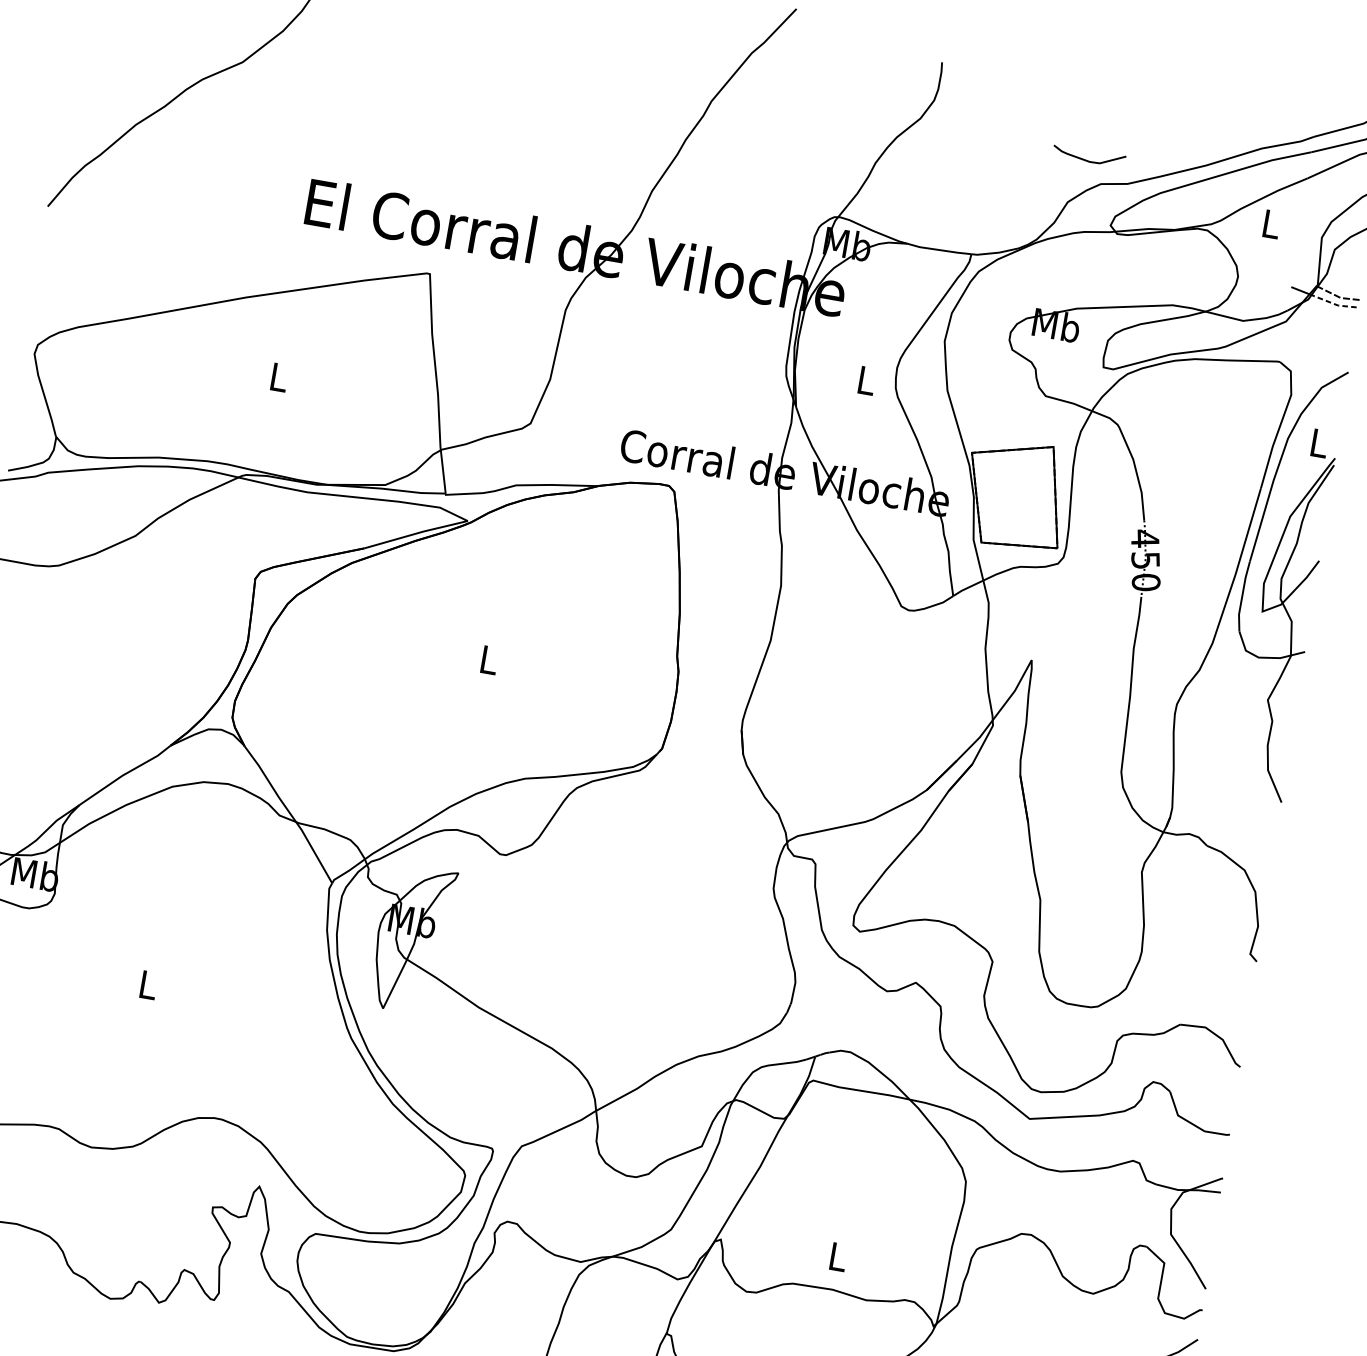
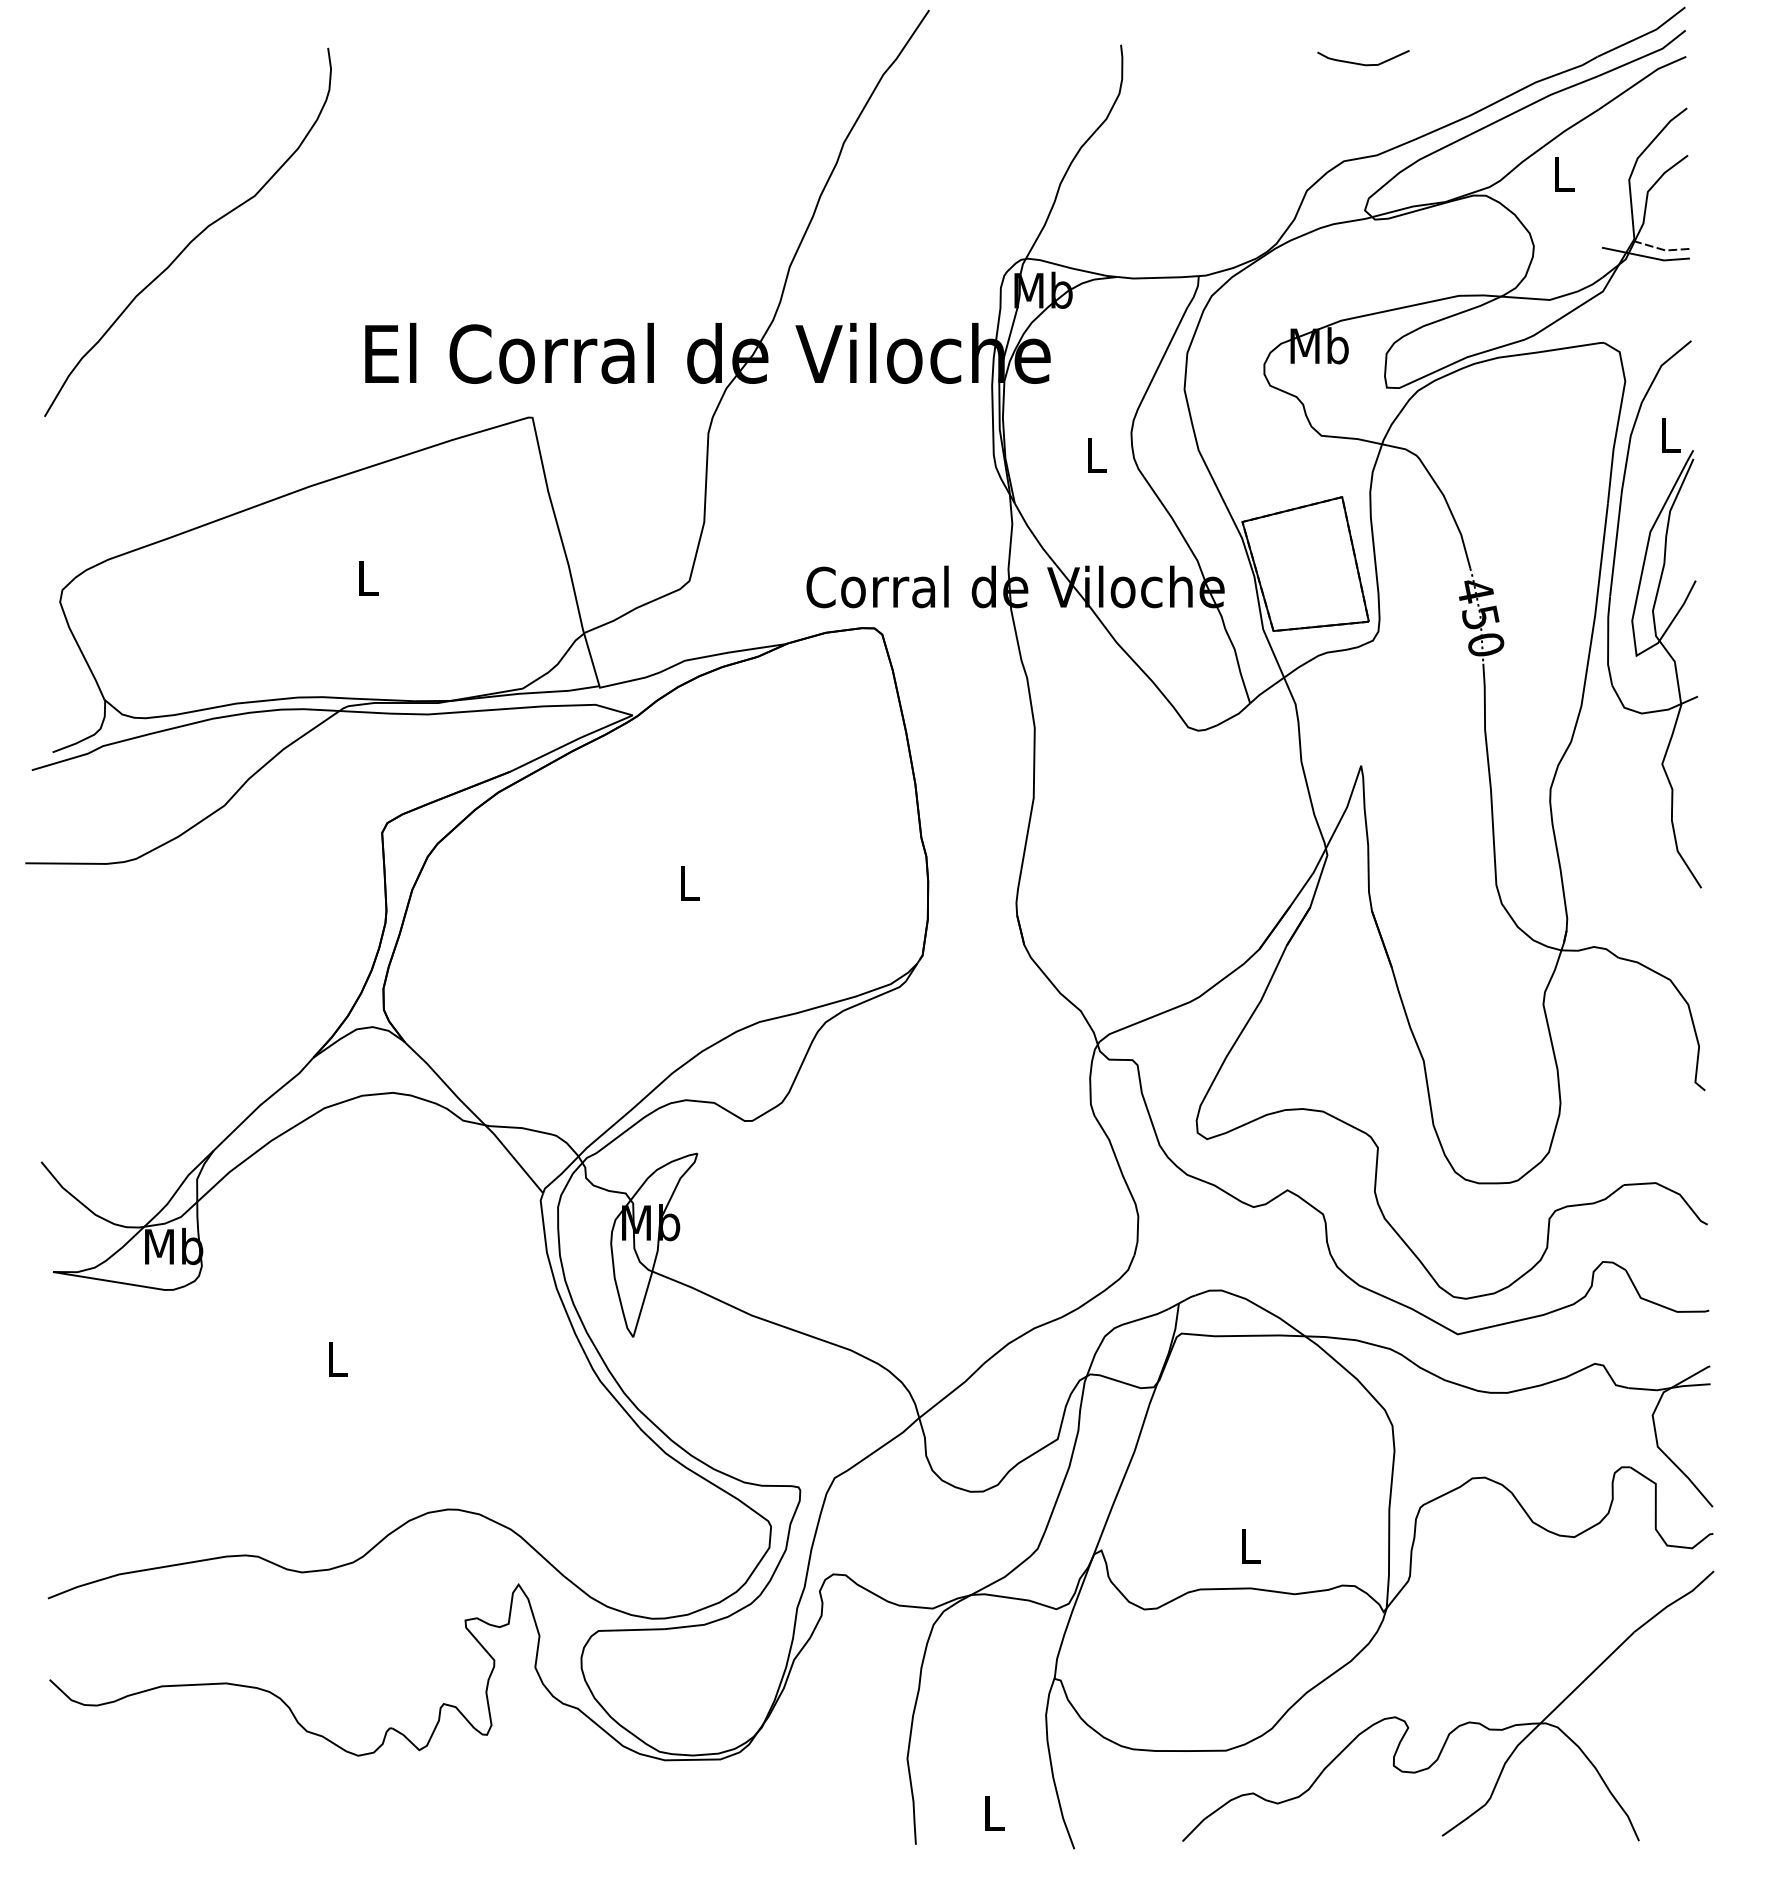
curve: (1087, 160) -> (1362, 63), moved
line: (1333, 304) -> (1658, 259), dashed -> solid

